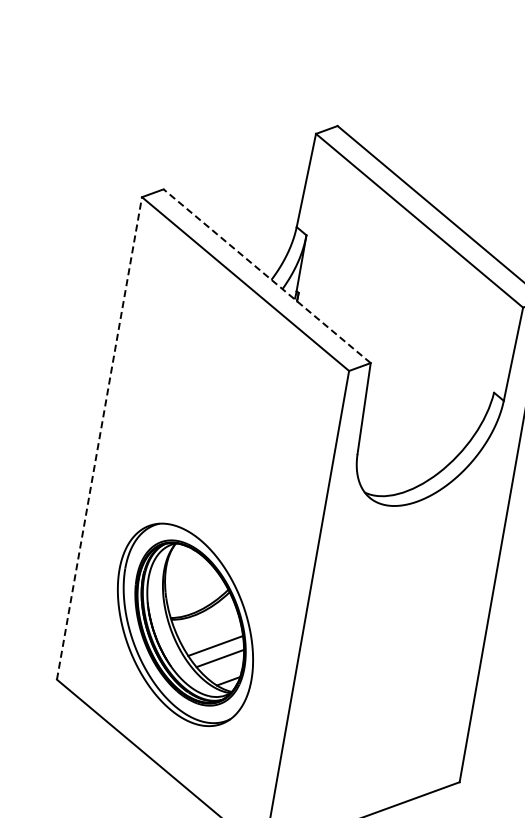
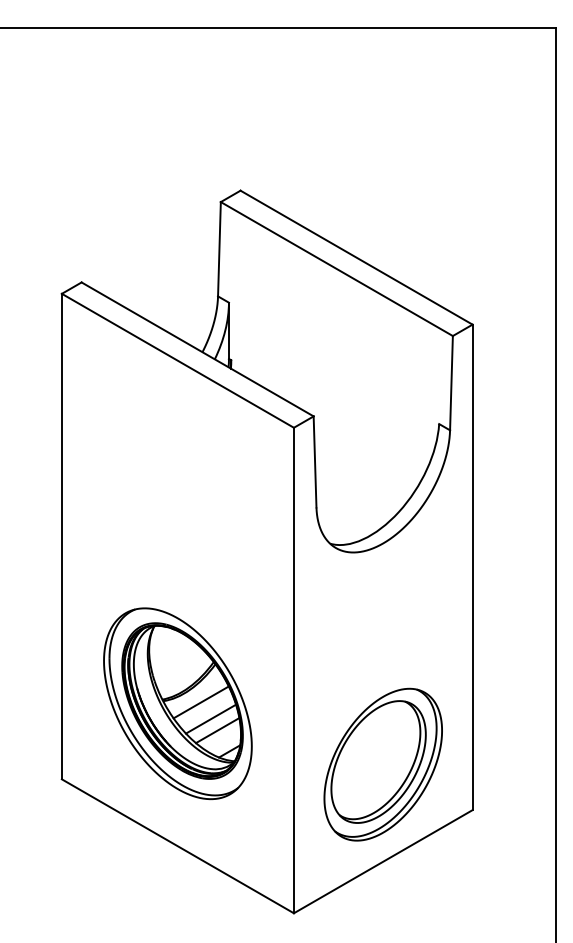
line: (267, 276) -> (197, 349), dashed -> solid
line: (99, 438) -> (61, 536), dashed -> solid
line: (208, 627) -> (200, 702), added
part: (378, 721) -> (382, 764), added

